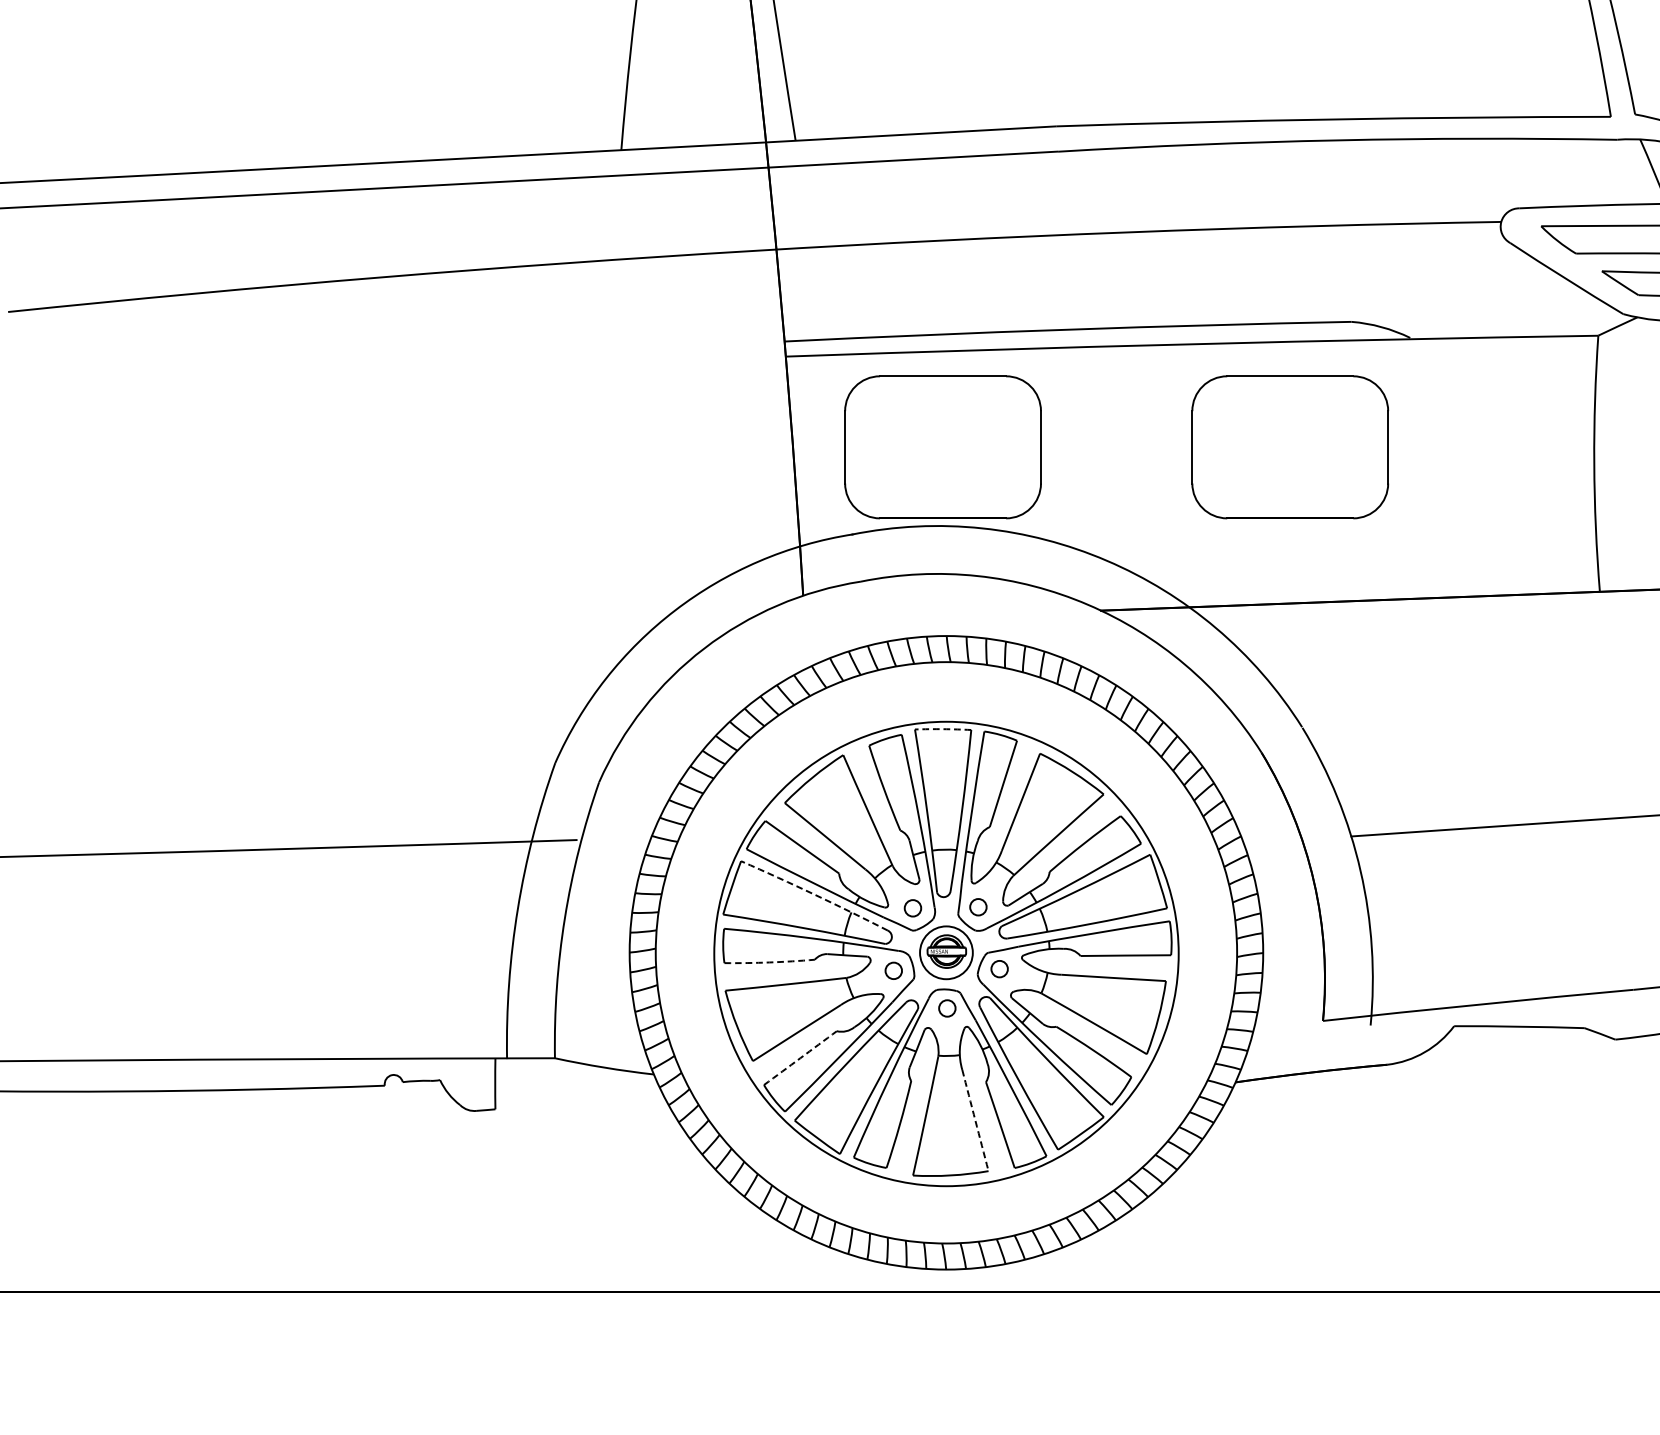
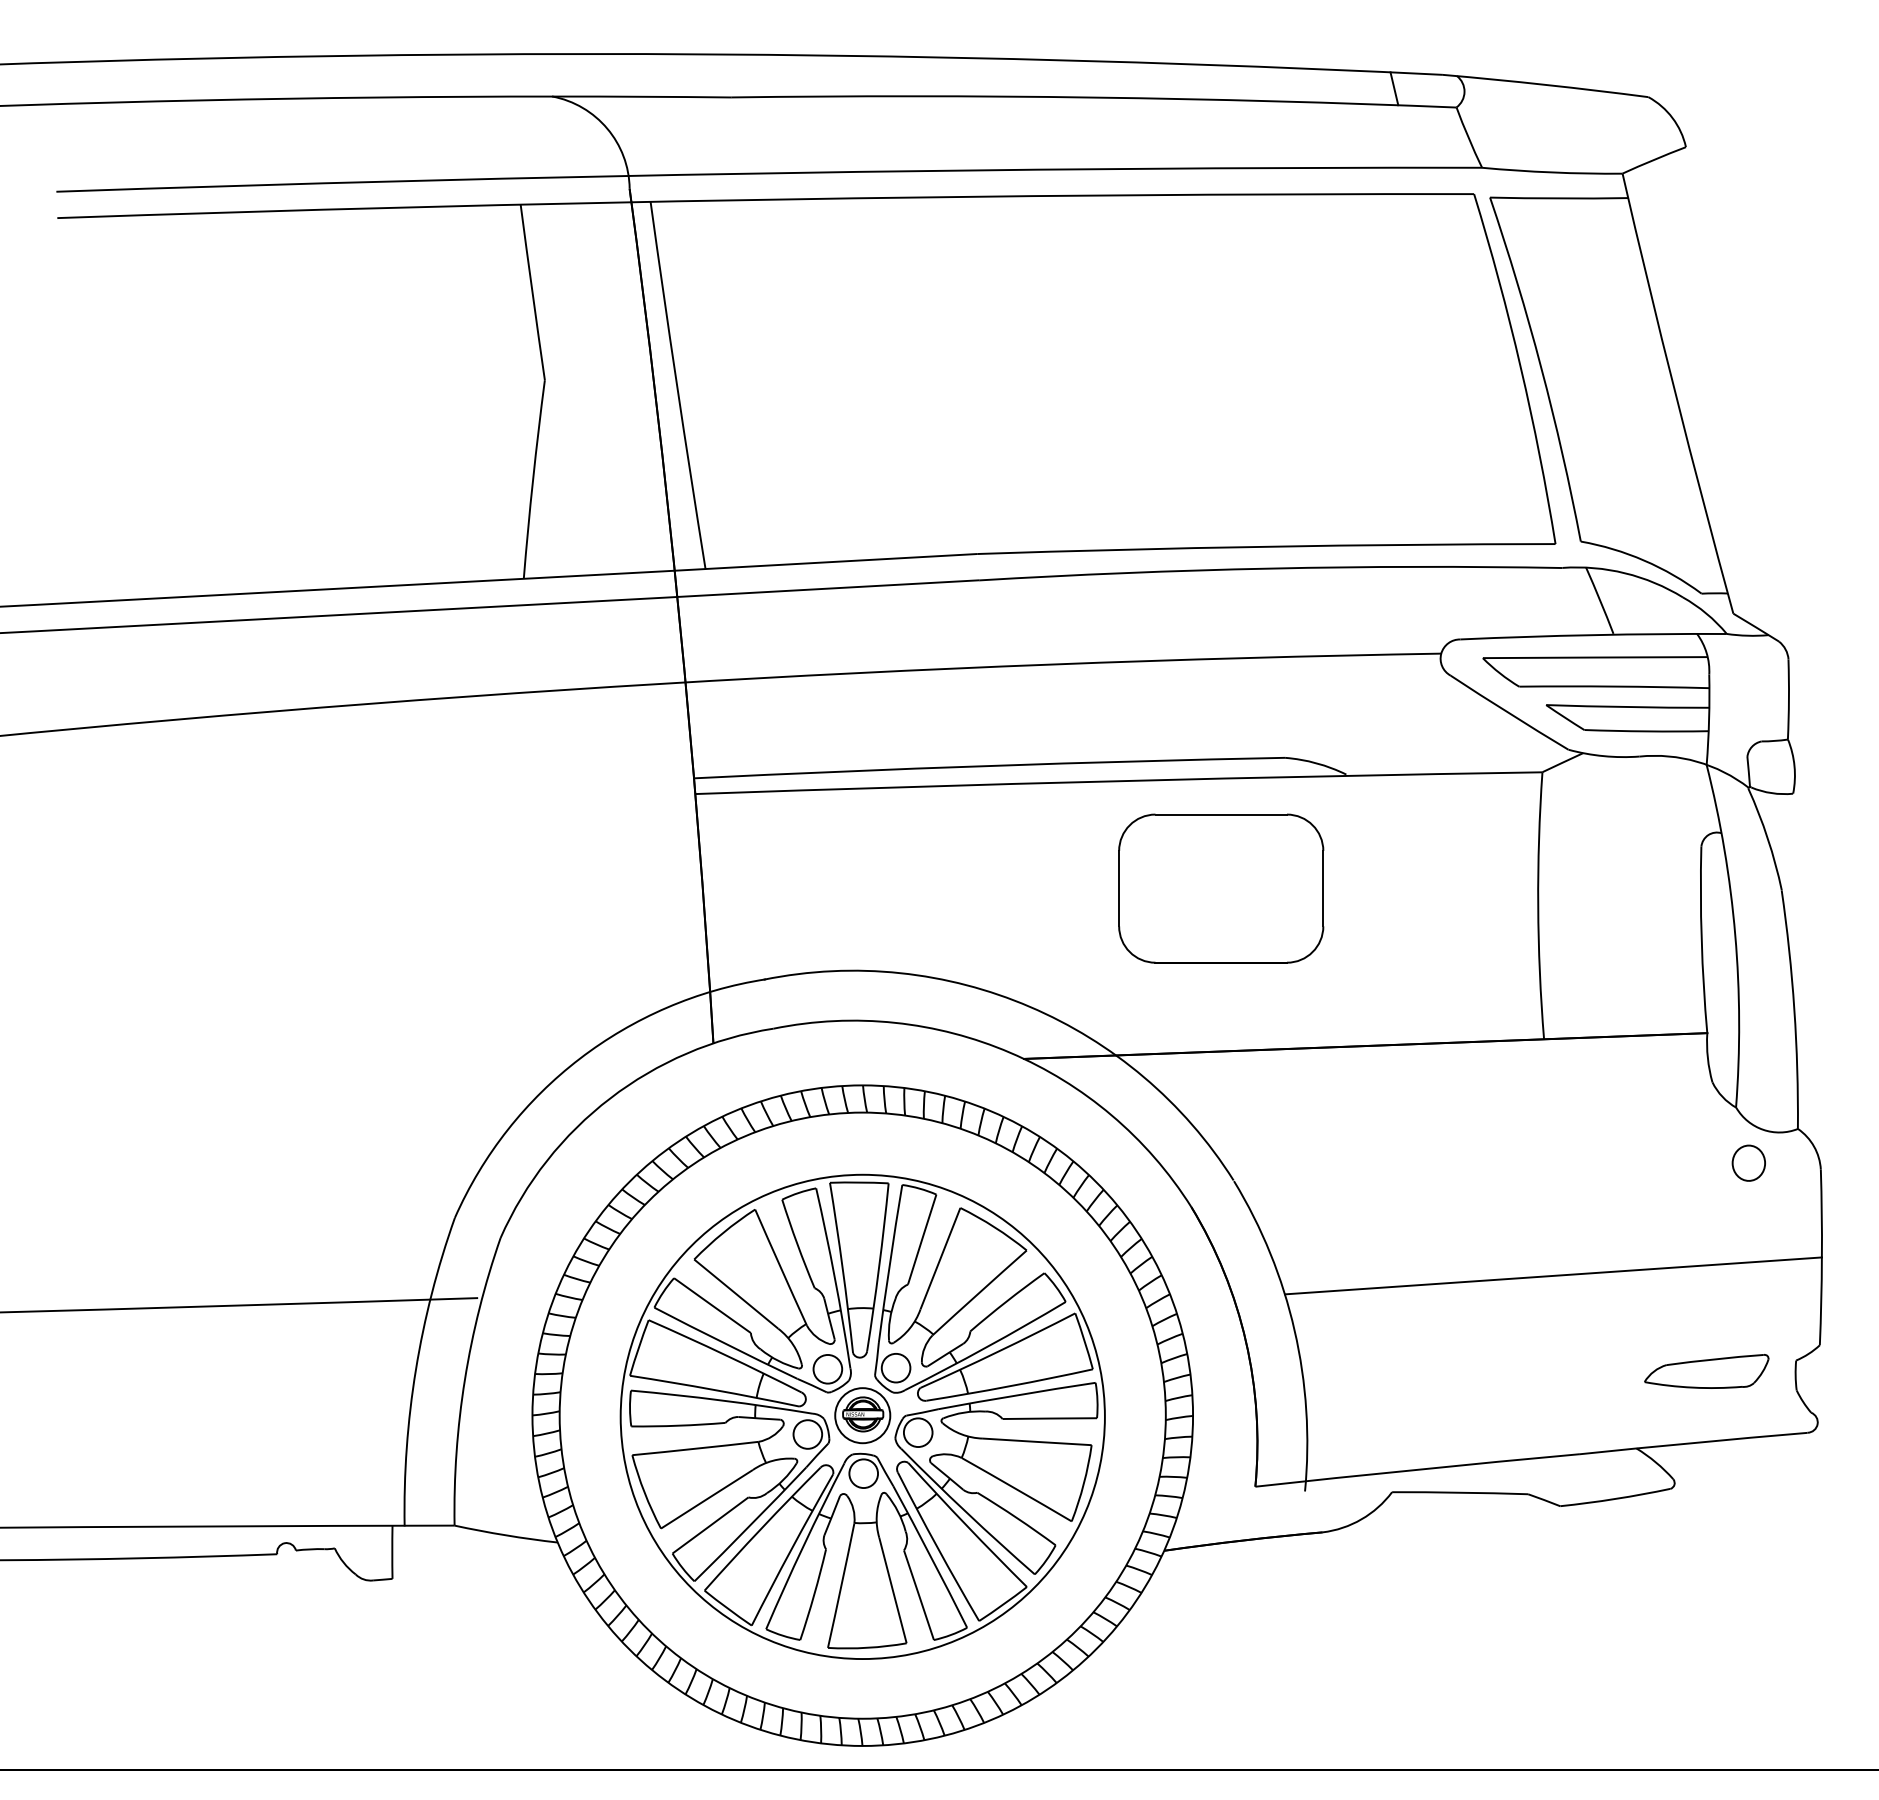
part: (943, 447) -> (859, 888), removed
arc: (943, 729) -> (859, 1182), dashed -> solid
arc: (814, 895) -> (725, 1355), dashed -> solid
circle: (977, 906) -> (895, 1367), size x1.67
circle: (912, 907) -> (827, 1368), size x1.67
arc: (769, 962) -> (678, 1425), dashed -> solid
circle: (998, 968) -> (917, 1432), size x1.67
circle: (893, 970) -> (807, 1434), size x1.67
circle: (947, 1008) -> (863, 1473), size x1.67
arc: (800, 1058) -> (710, 1525), dashed -> solid
arc: (974, 1120) -> (892, 1590), dashed -> solid

